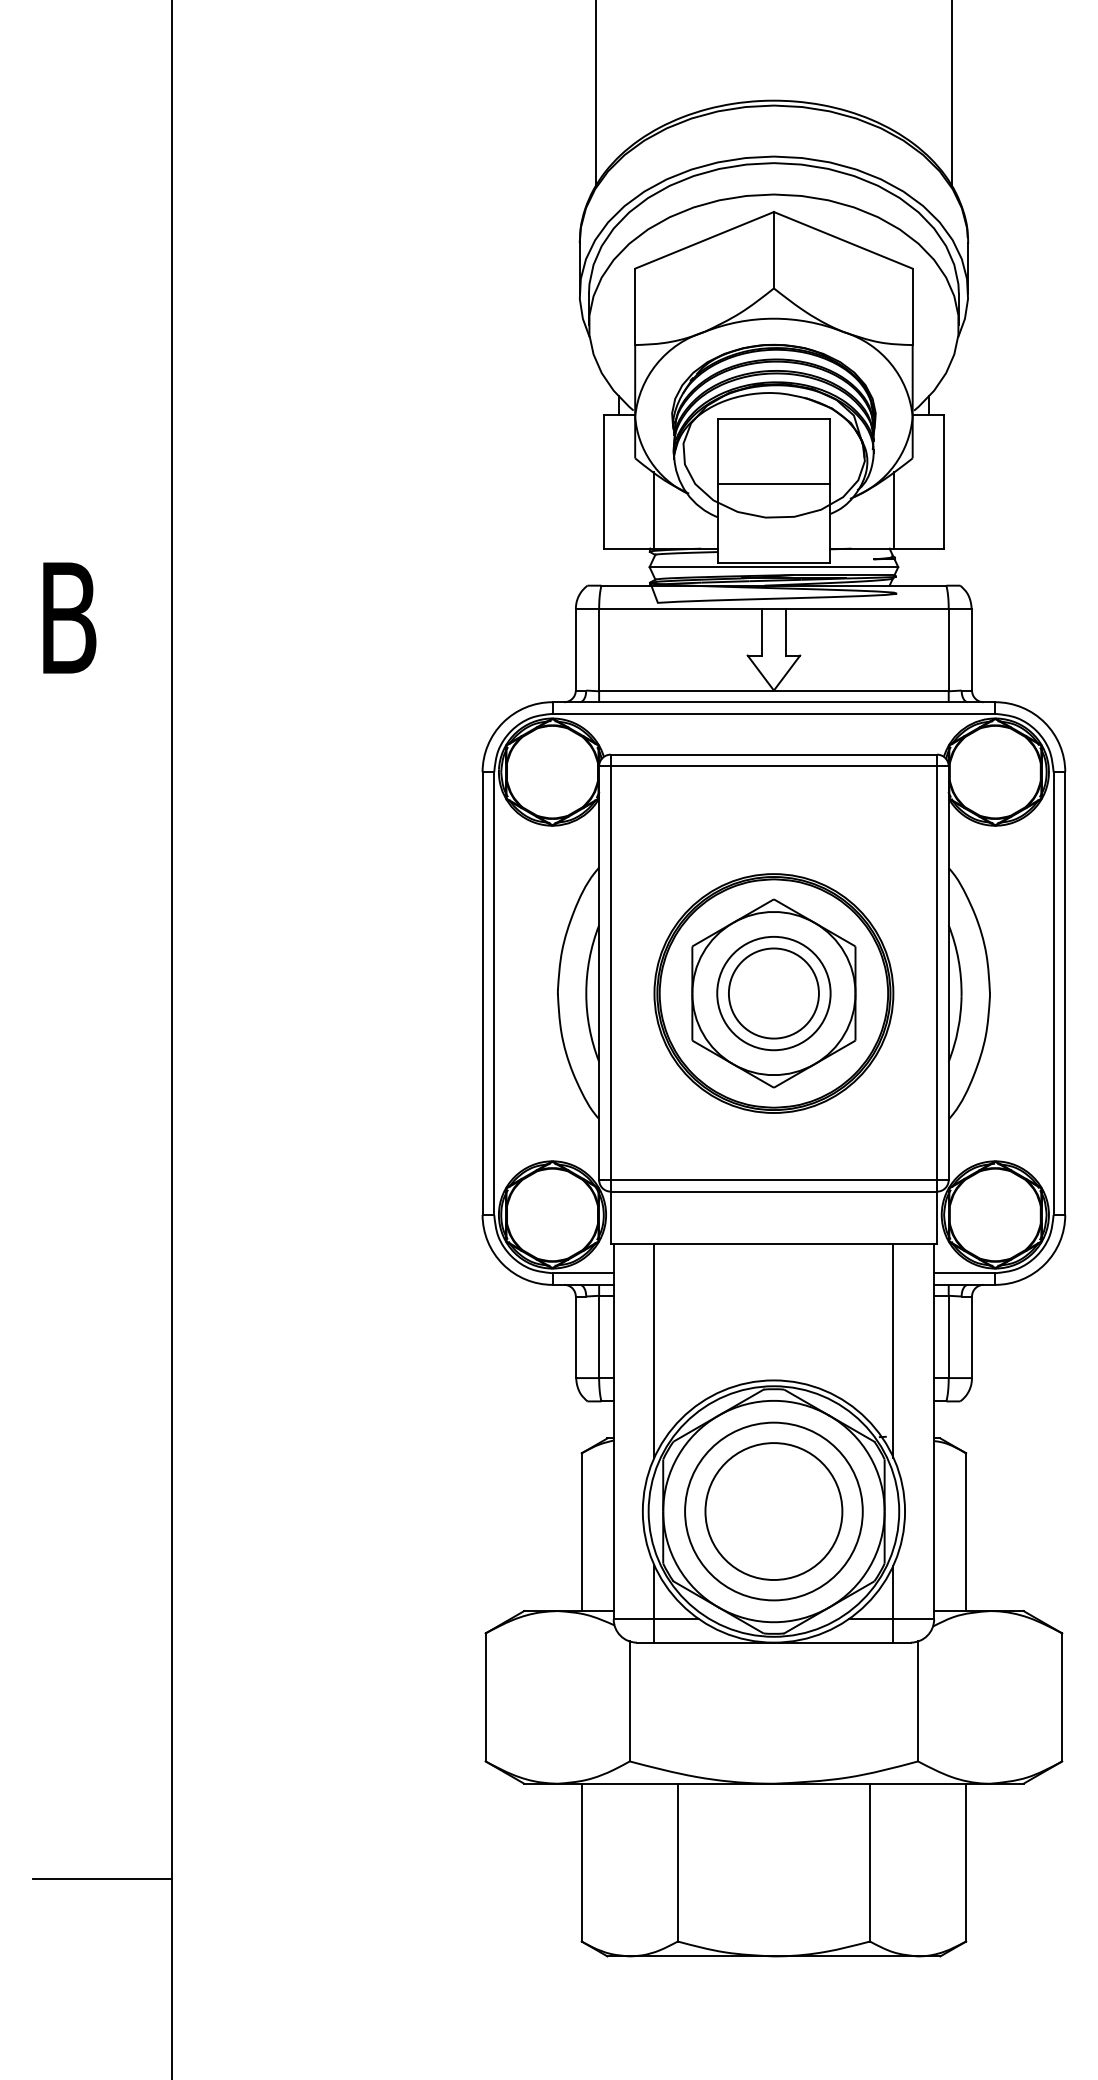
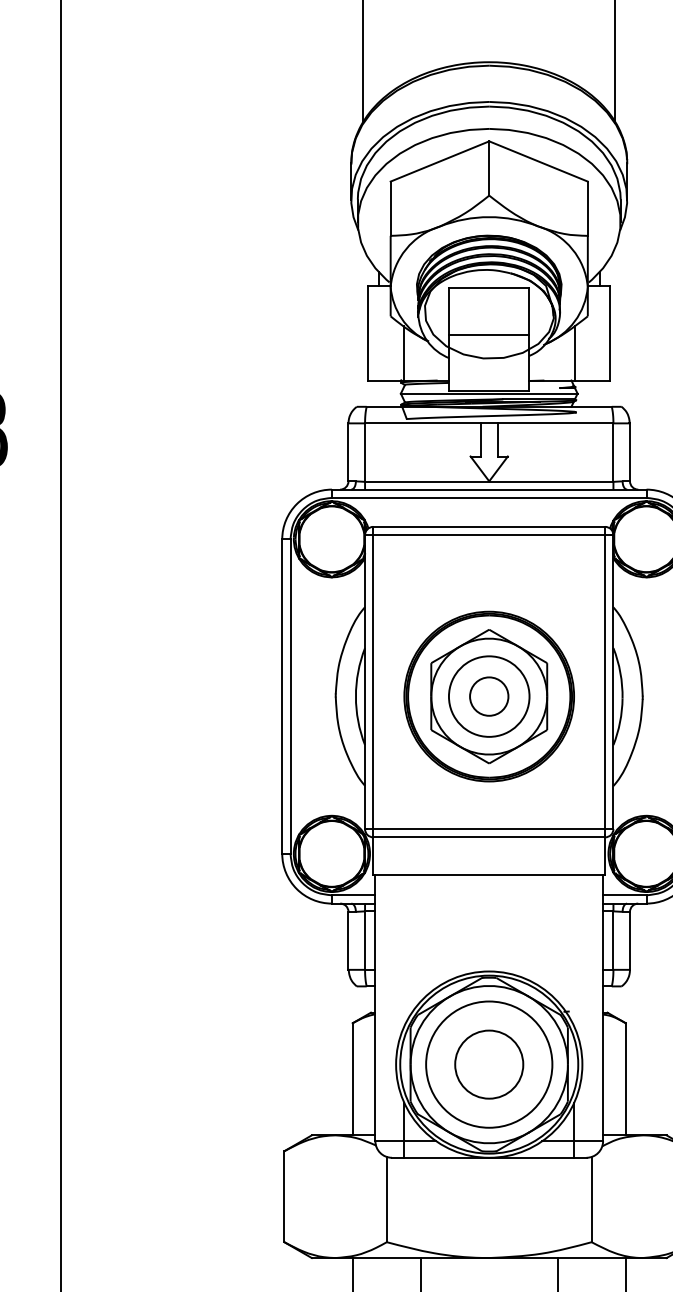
circle: (773, 993) -> (488, 696), size x0.6
line: (654, 1350) -> (404, 950), removed
line: (893, 1350) -> (574, 950), removed
circle: (773, 1511) -> (488, 1064), size x0.7

